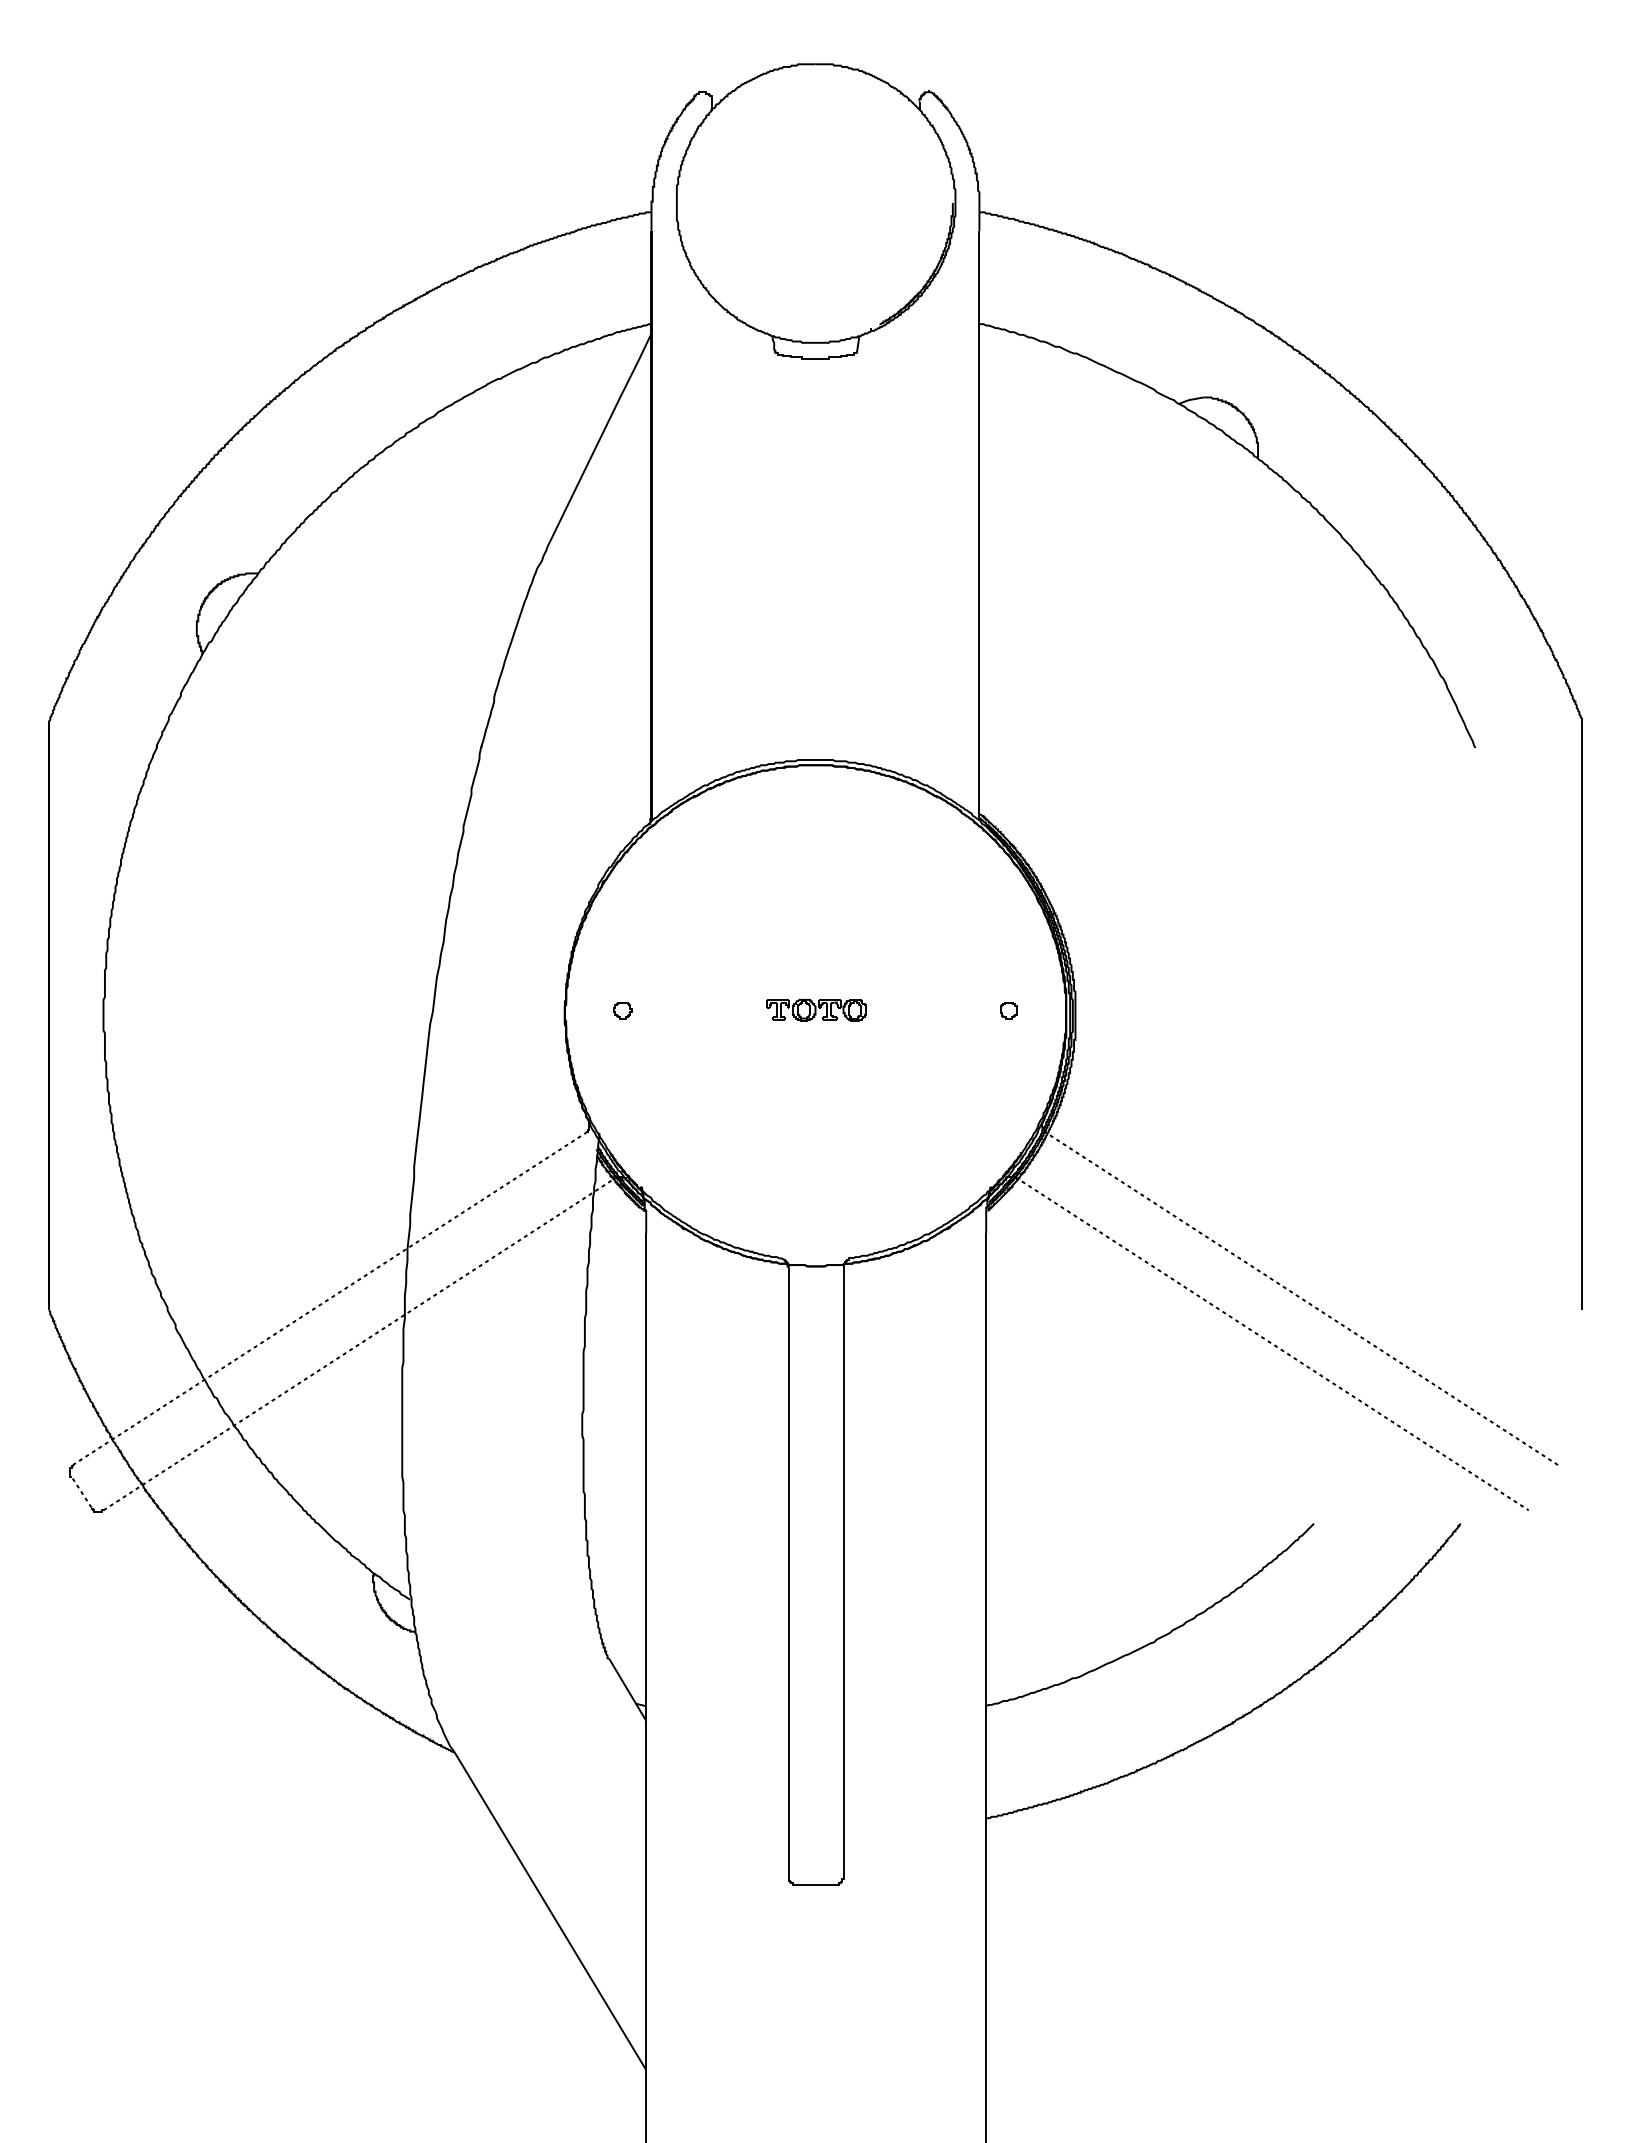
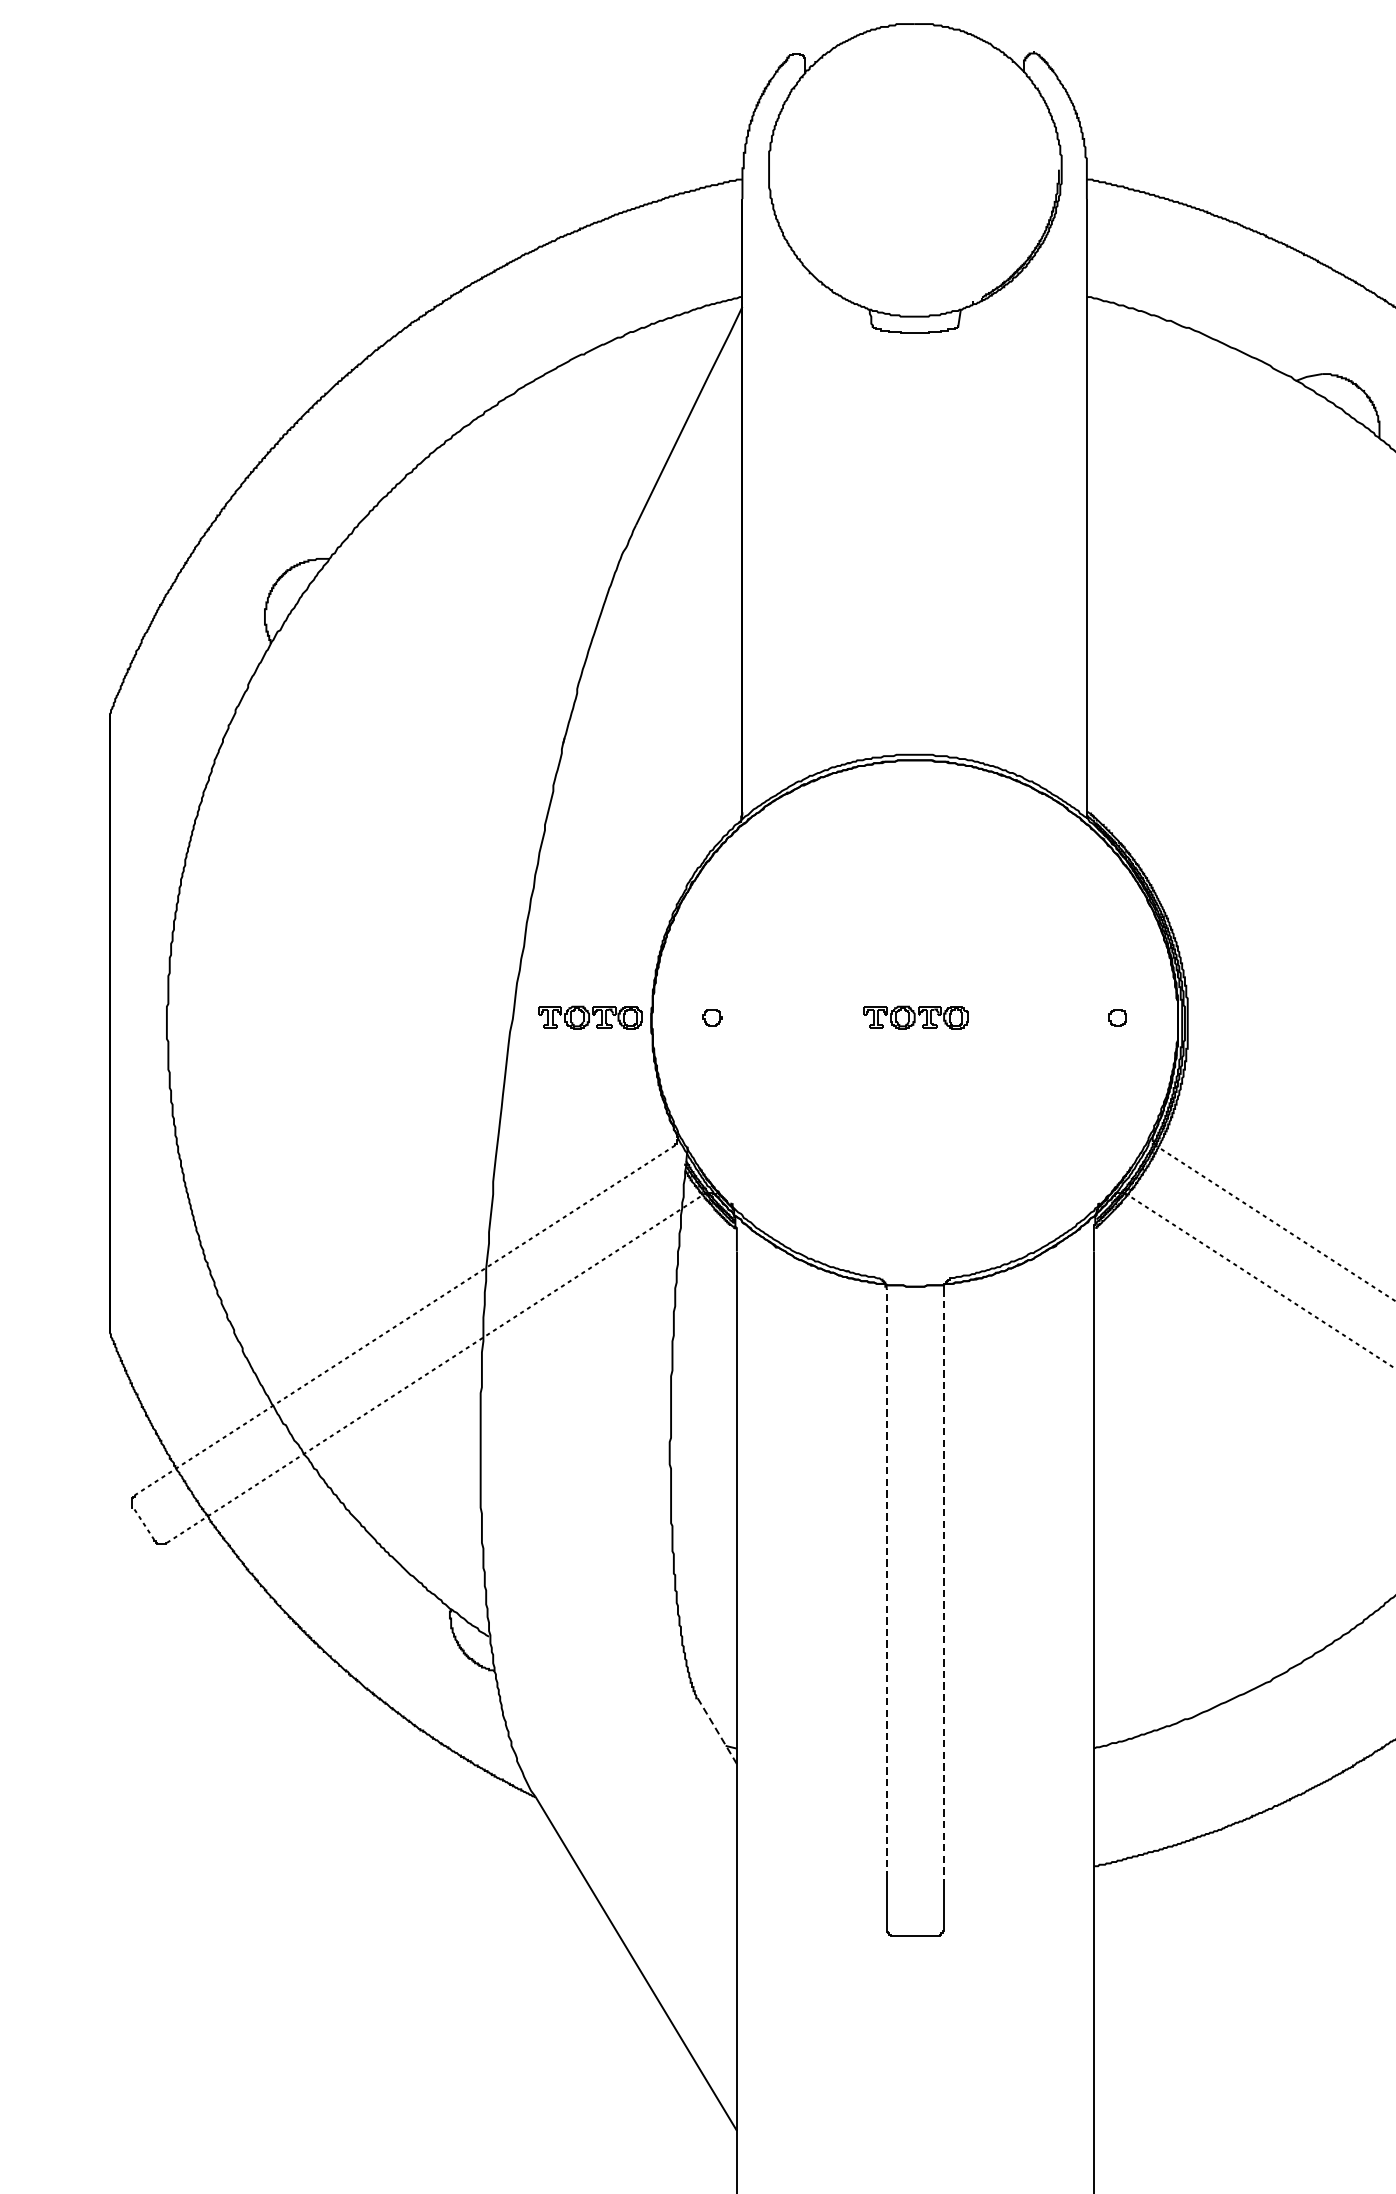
part: (506, 1010) -> (590, 1017), added
line: (788, 1549) -> (886, 1584), solid -> dashed
line: (843, 1549) -> (944, 1584), solid -> dashed
line: (627, 1689) -> (717, 1731), solid -> dashed

